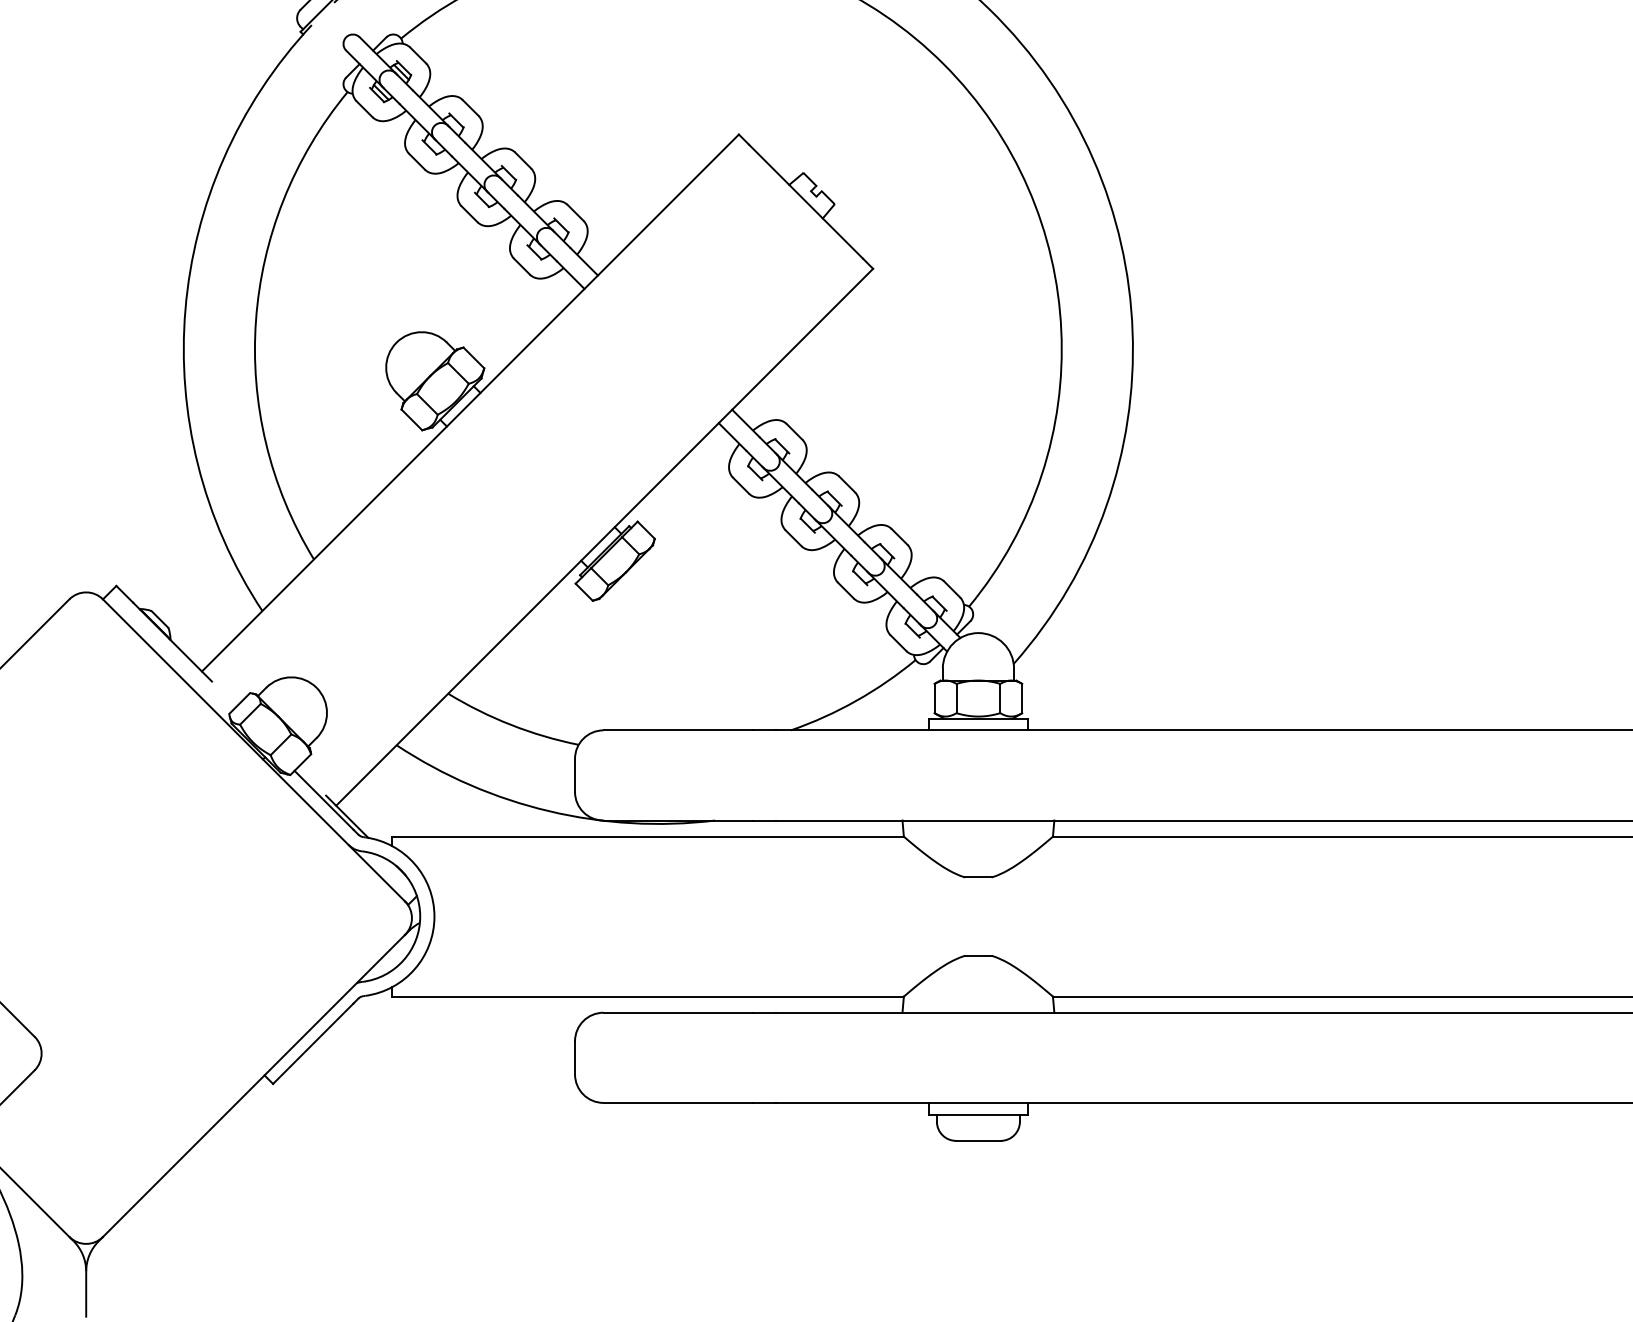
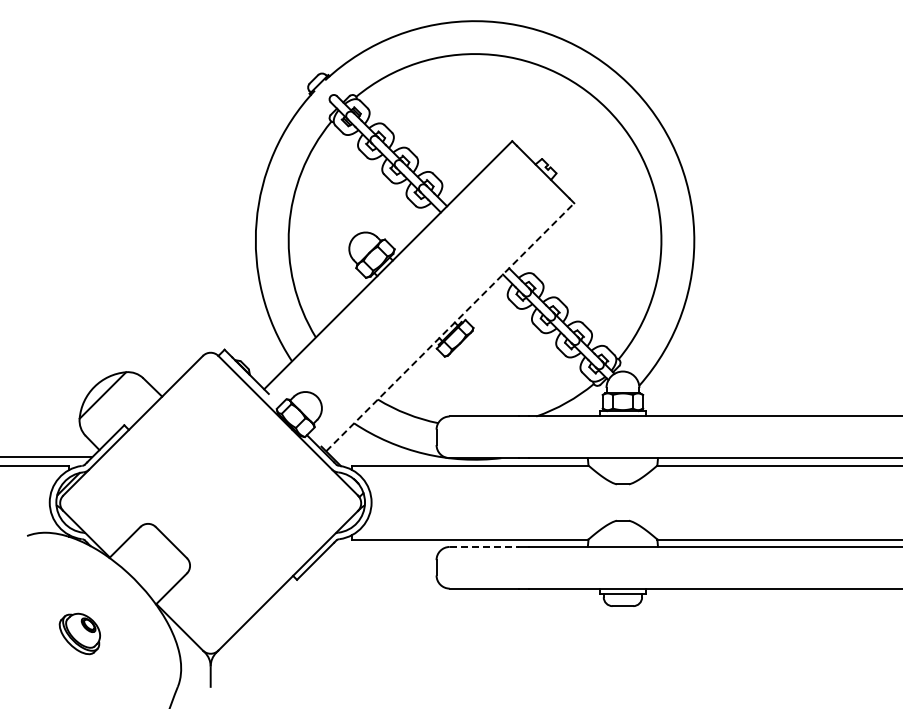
line: (605, 535) -> (450, 326), solid -> dashed
line: (678, 1011) -> (484, 546), solid -> dashed

